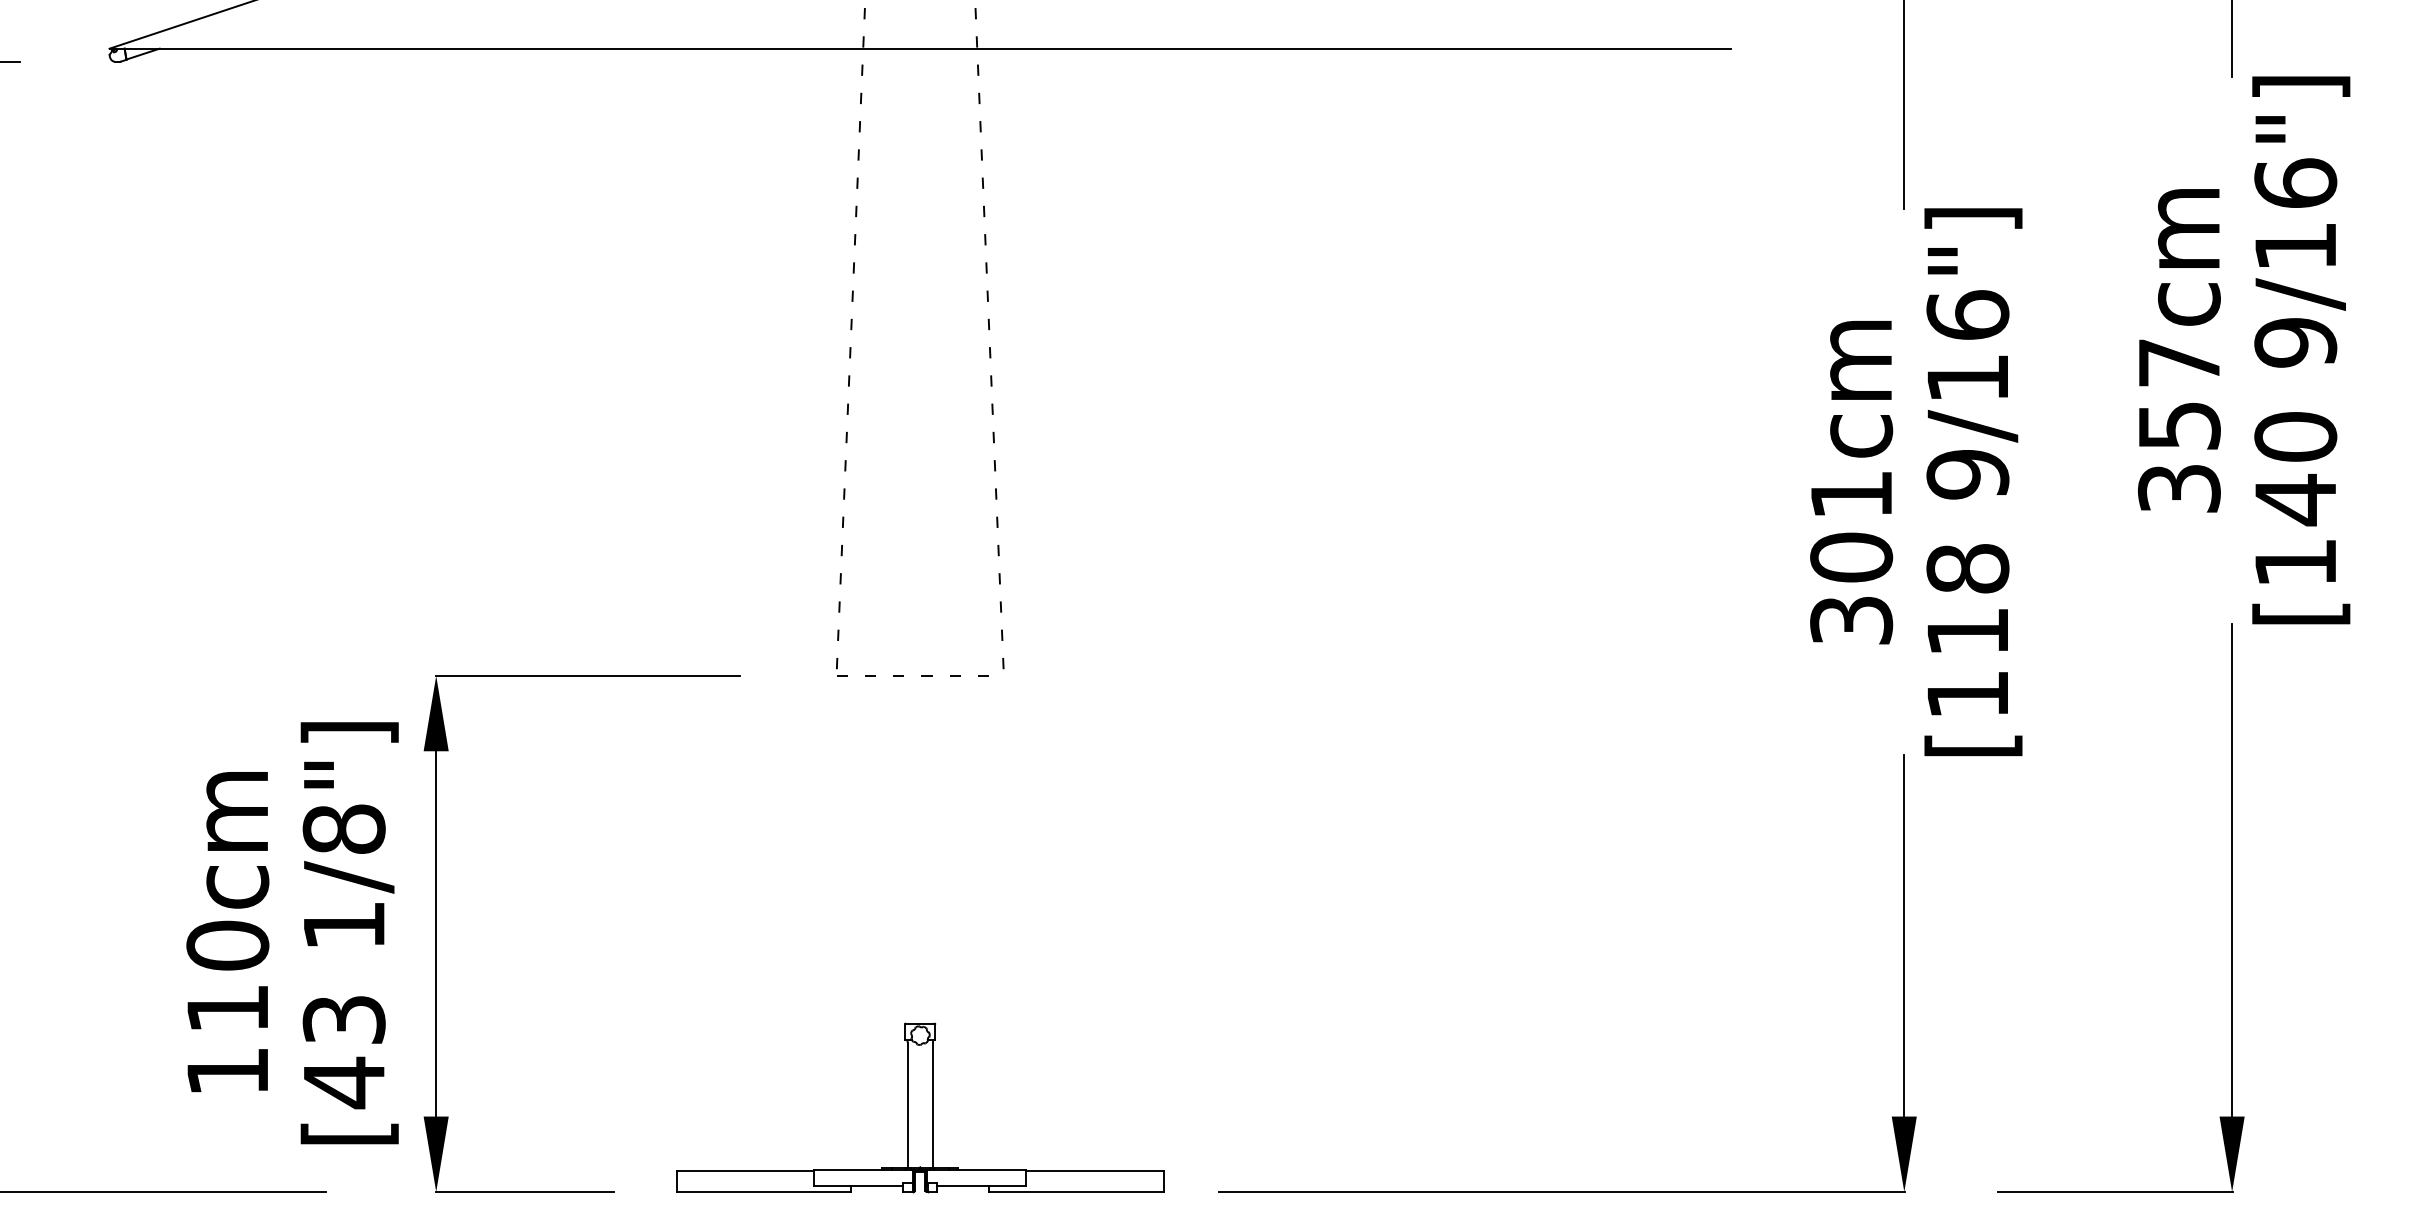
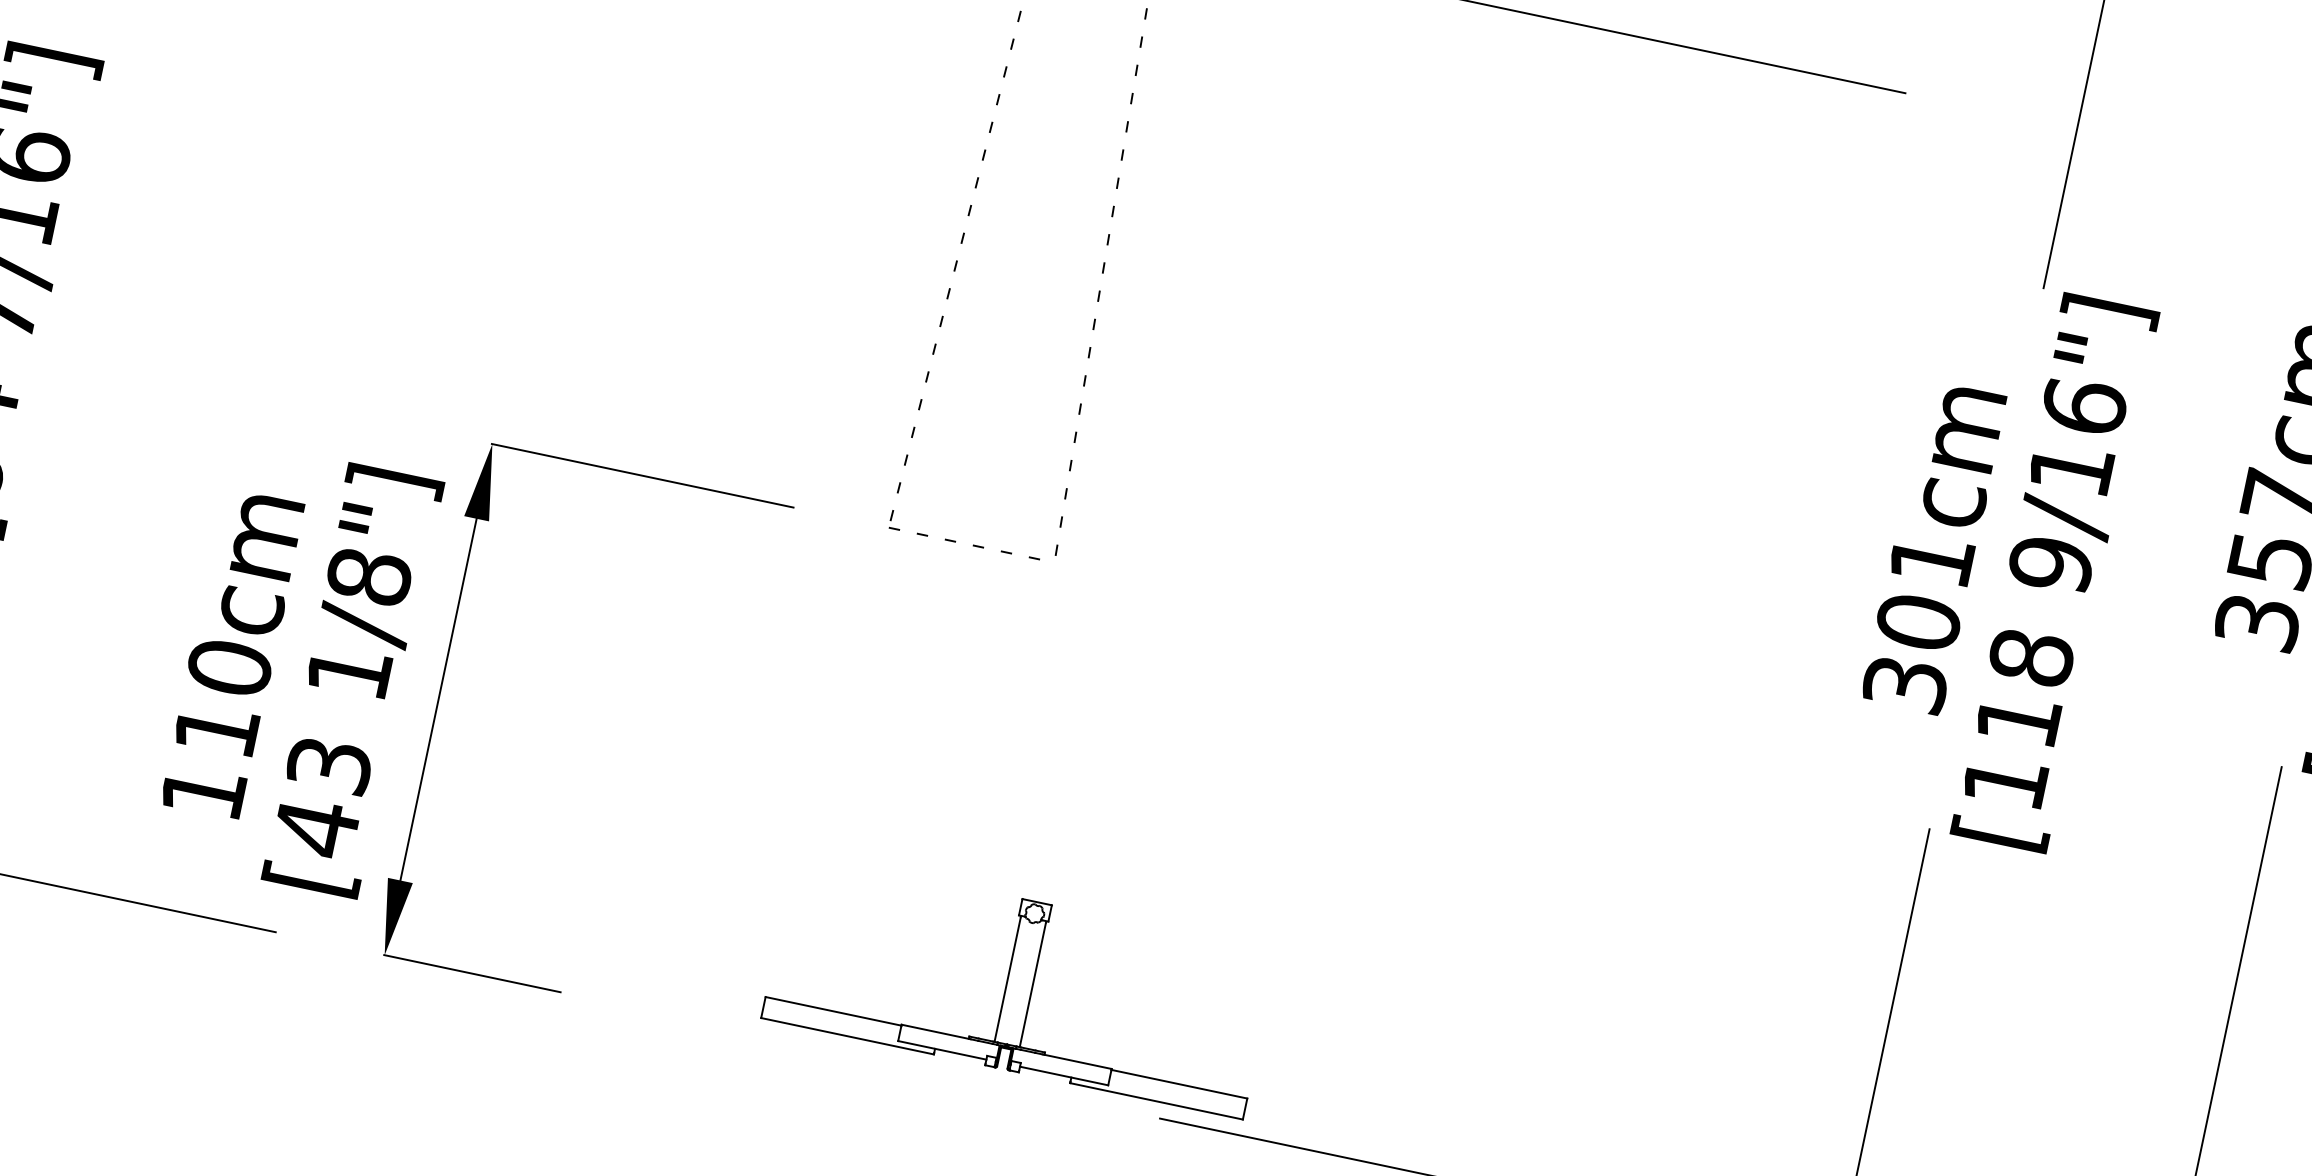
part: (920, 1107) -> (1019, 985), moved

